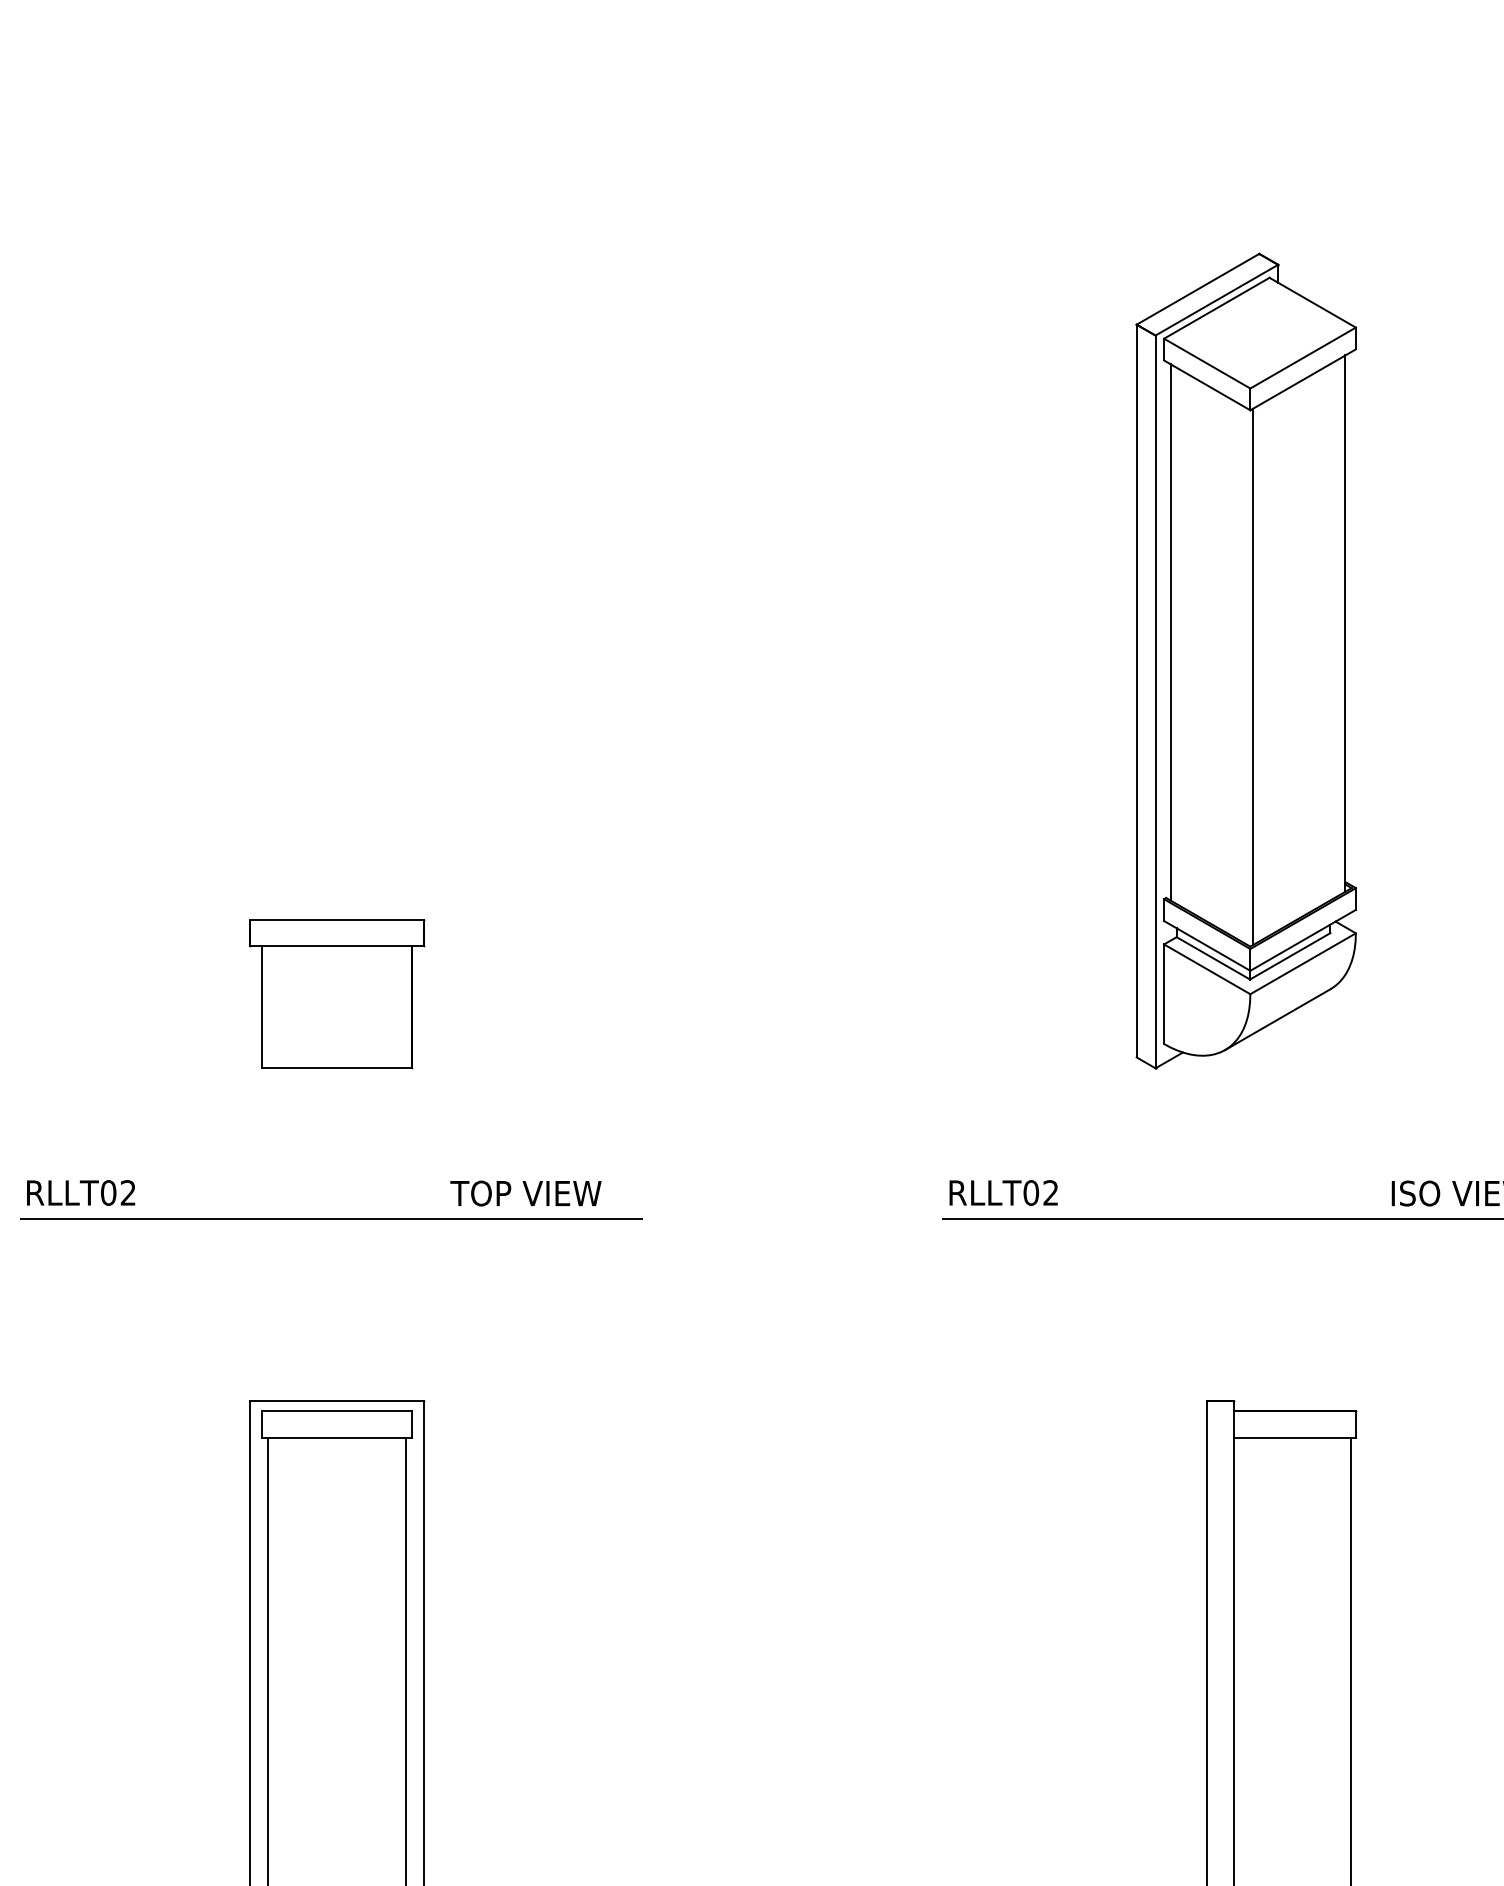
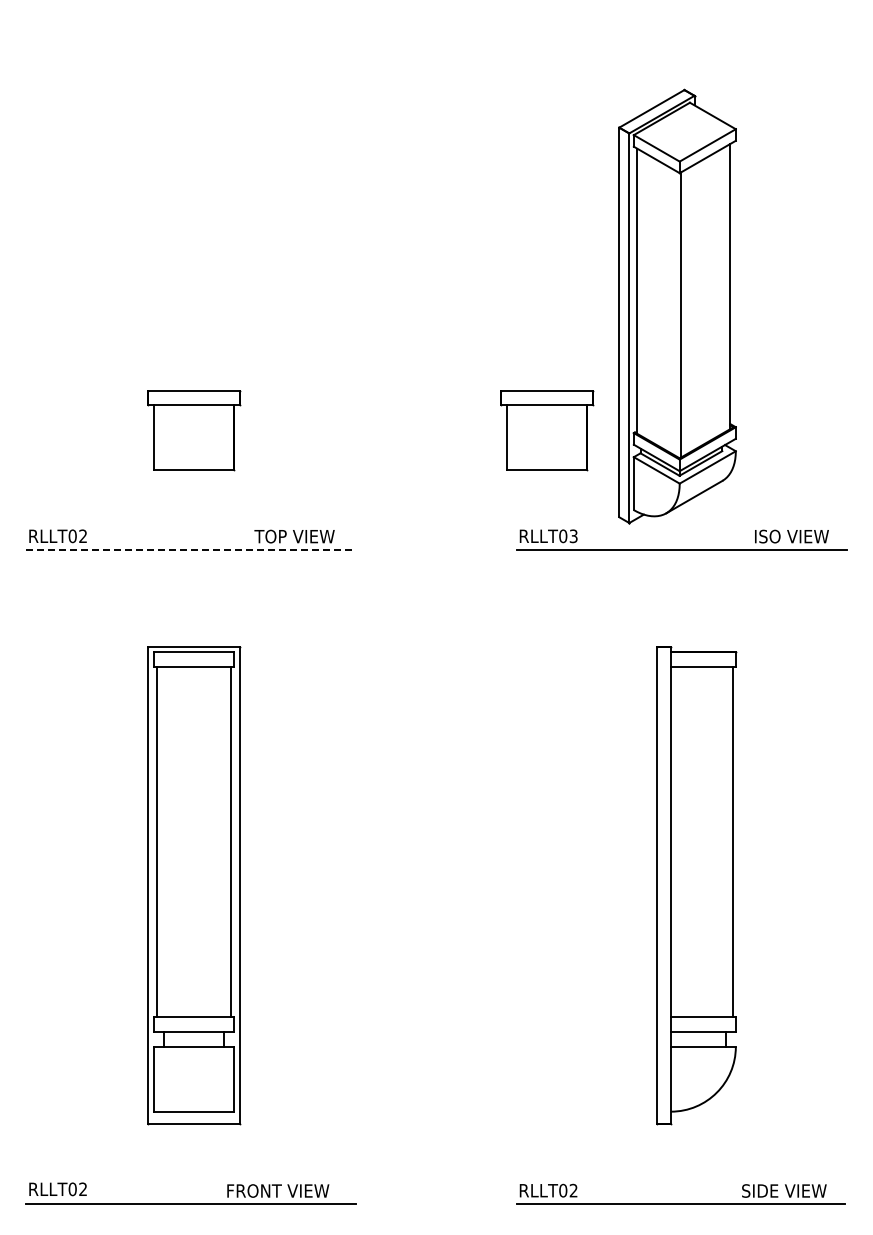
part: (1246, 661) -> (677, 306), moved
part: (1001, 993) -> (547, 430), added
text: (1050, 1193) -> (573, 536), RLLT02 -> RLLT03
line: (332, 1217) -> (191, 549), solid -> dashed

